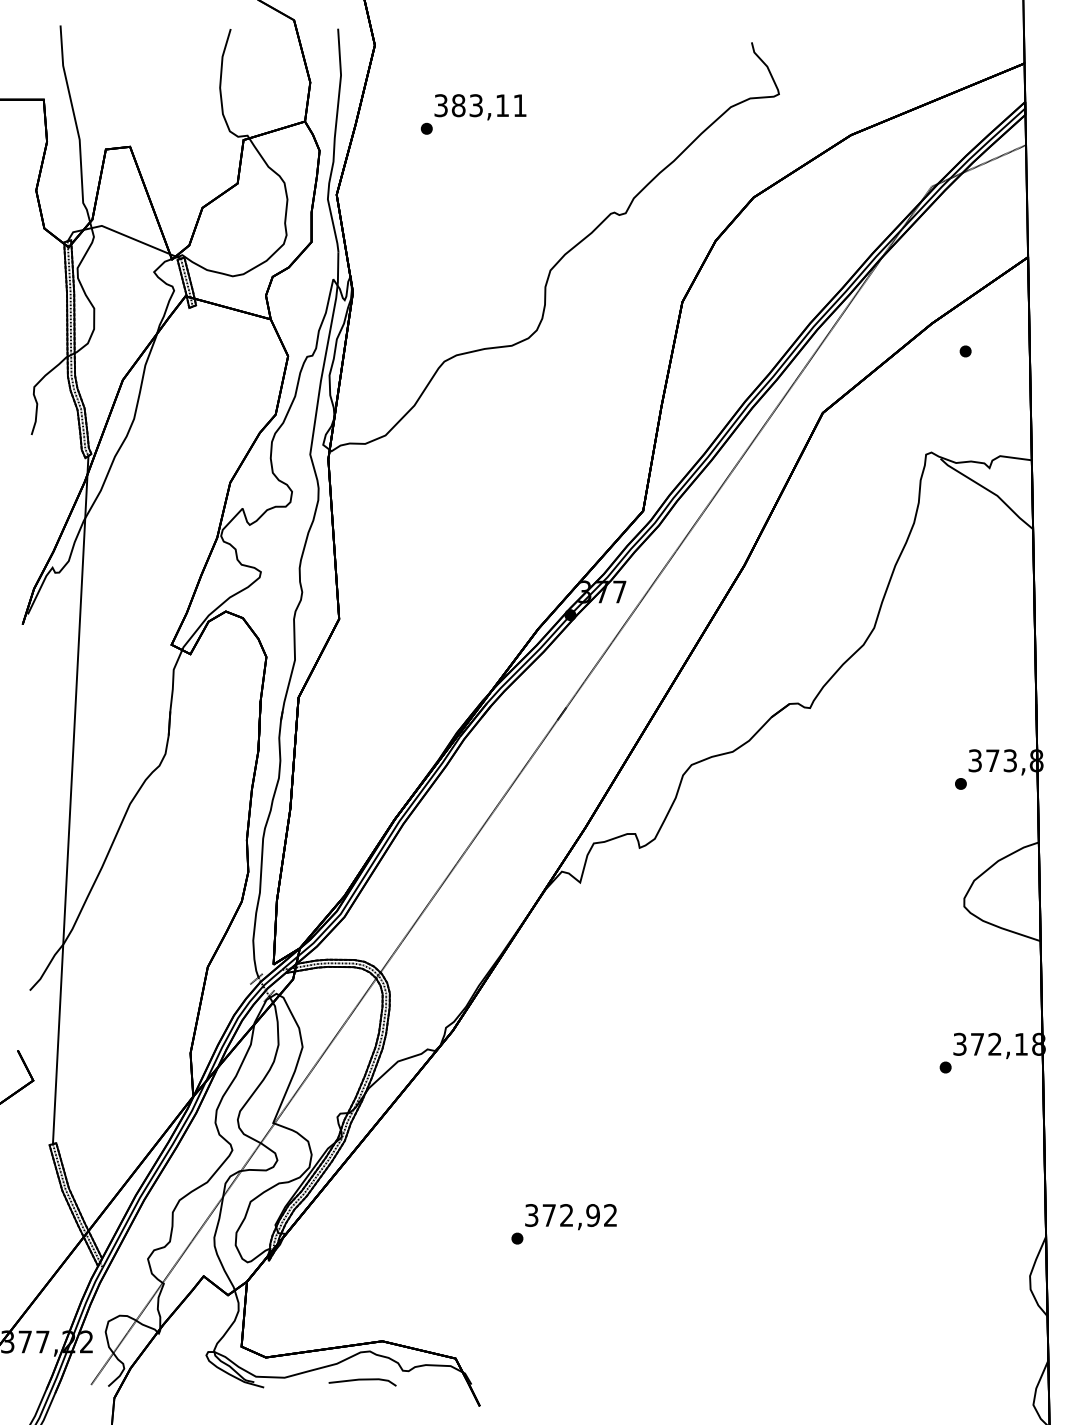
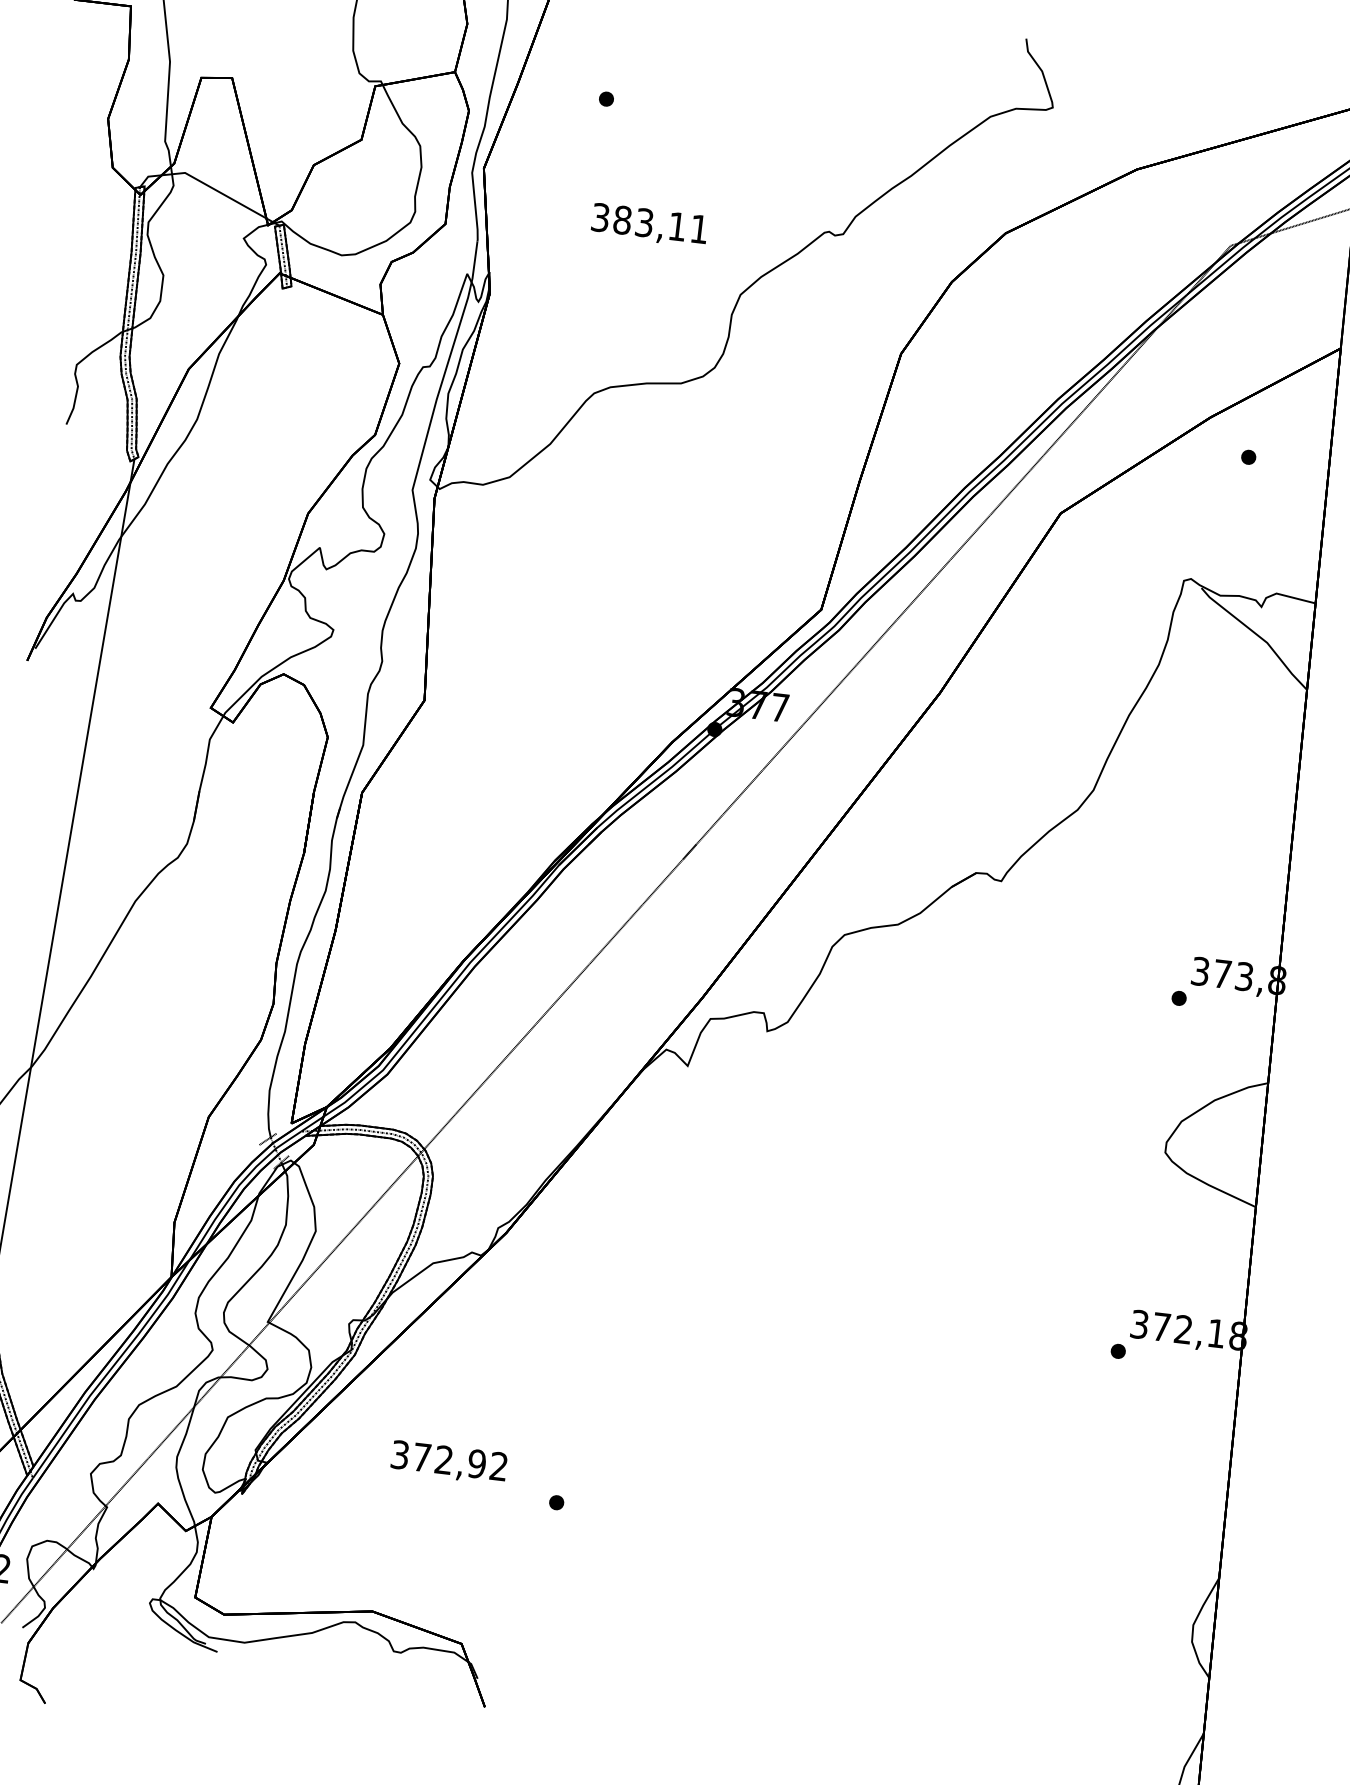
text: (480, 107) -> (649, 225), moved
text: (570, 1217) -> (448, 1463), moved
curve: (362, 1380) -> (341, 1657), removed

